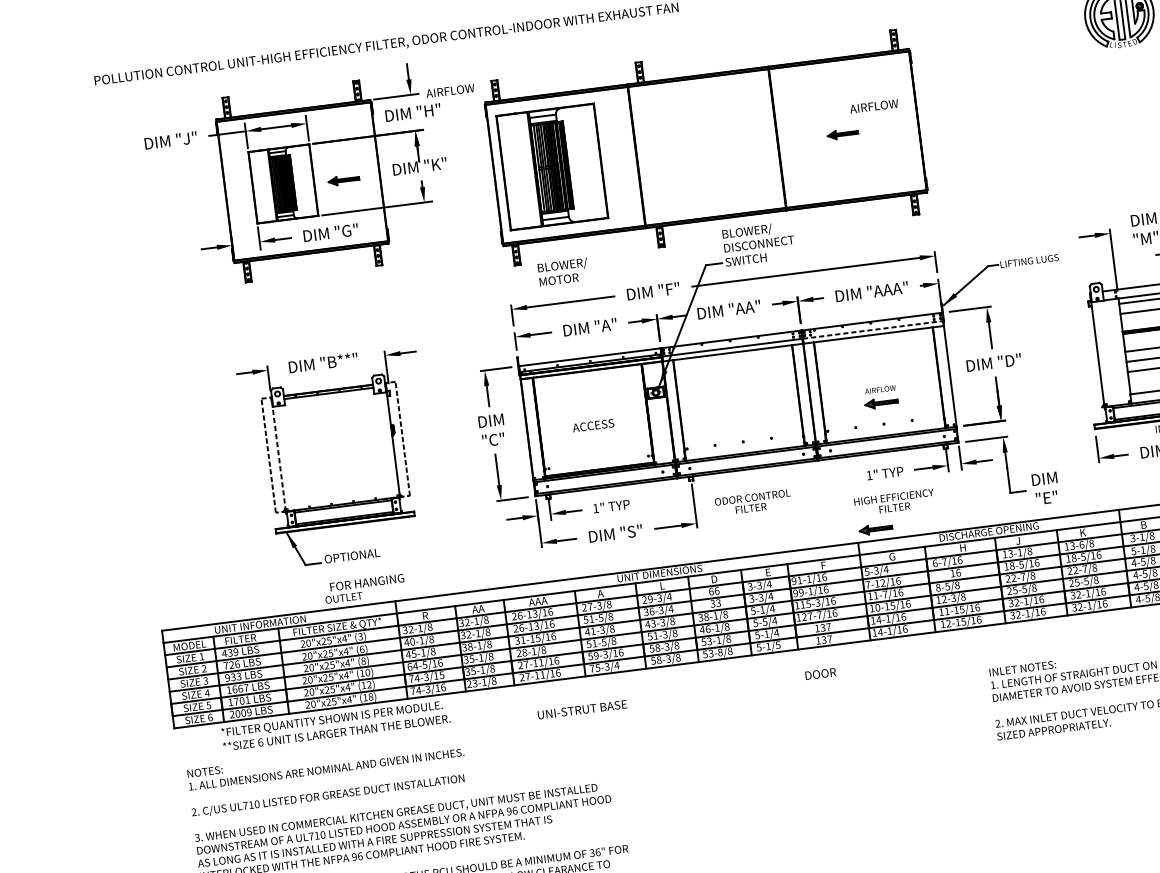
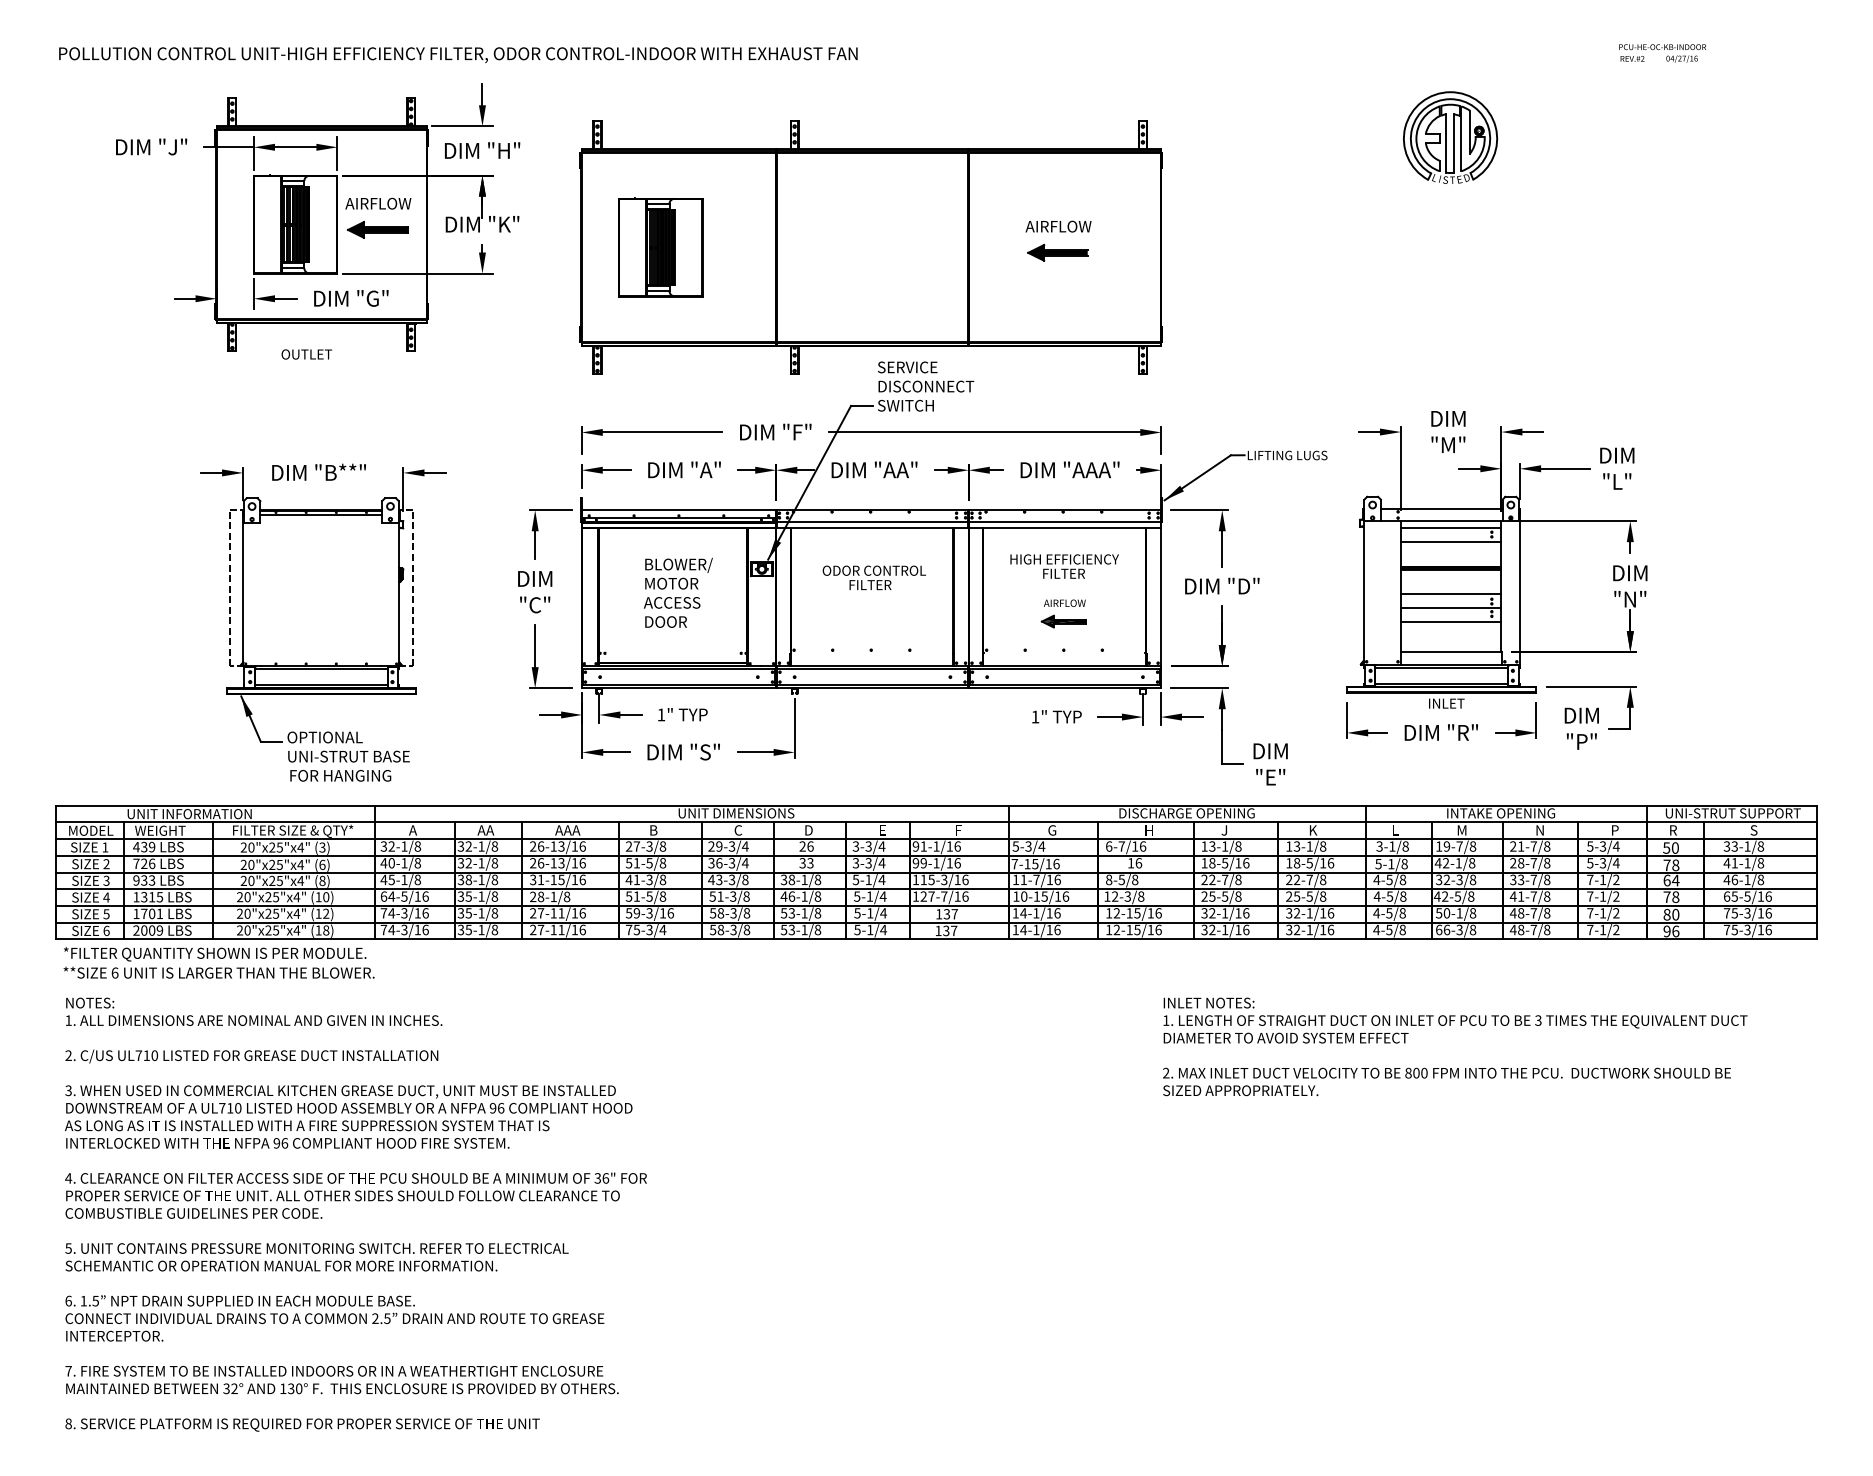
text: (450, 90) -> (378, 203), moved
text: (874, 106) -> (1058, 226), moved
part: (842, 134) -> (1057, 252), size x1.43
part: (552, 167) -> (660, 247), size x0.62
part: (343, 179) -> (377, 229), size x1.43
text: (747, 231) -> (912, 367), BLOWER/ -> SERVICE
text: (563, 271) -> (678, 573), moved
line: (873, 329) -> (1065, 521), dashed -> solid
line: (279, 459) -> (243, 594), dashed -> solid
text: (752, 502) -> (873, 577), moved
text: (894, 502) -> (1064, 566), moved
text: (1143, 525) -> (1396, 830), B -> L
part: (875, 529) -> (1034, 790), removed
text: (1081, 544) -> (1309, 846), 13-6/8 -> 13-1/8
text: (883, 582) -> (1035, 863), 7-12/16 -> 7-15/16
text: (662, 585) -> (738, 830), L -> C
text: (711, 591) -> (802, 846), 66 -> 26
text: (600, 593) -> (653, 830), A -> B
text: (343, 597) -> (306, 354), moved
text: (946, 611) -> (1116, 913), 11-15/16 -> 12-15/16
text: (424, 615) -> (412, 830), R -> A
text: (764, 621) -> (869, 896), 5-5/4 -> 5-1/4
text: (240, 639) -> (160, 830), FILTER -> WEIGHT
text: (778, 644) -> (883, 929), 5-1/5 -> 5-1/4
text: (720, 652) -> (804, 929), 53-8/8 -> 53-1/8
text: (820, 673) -> (665, 621), moved
text: (441, 675) -> (425, 913), 74-3/15 -> 74-3/16
text: (471, 683) -> (464, 929), 23-1/8 -> 35-1/8
text: (240, 688) -> (152, 897), 1667 -> 1315
text: (582, 709) -> (348, 756), moved
text: (335, 725) -> (218, 962), moved

